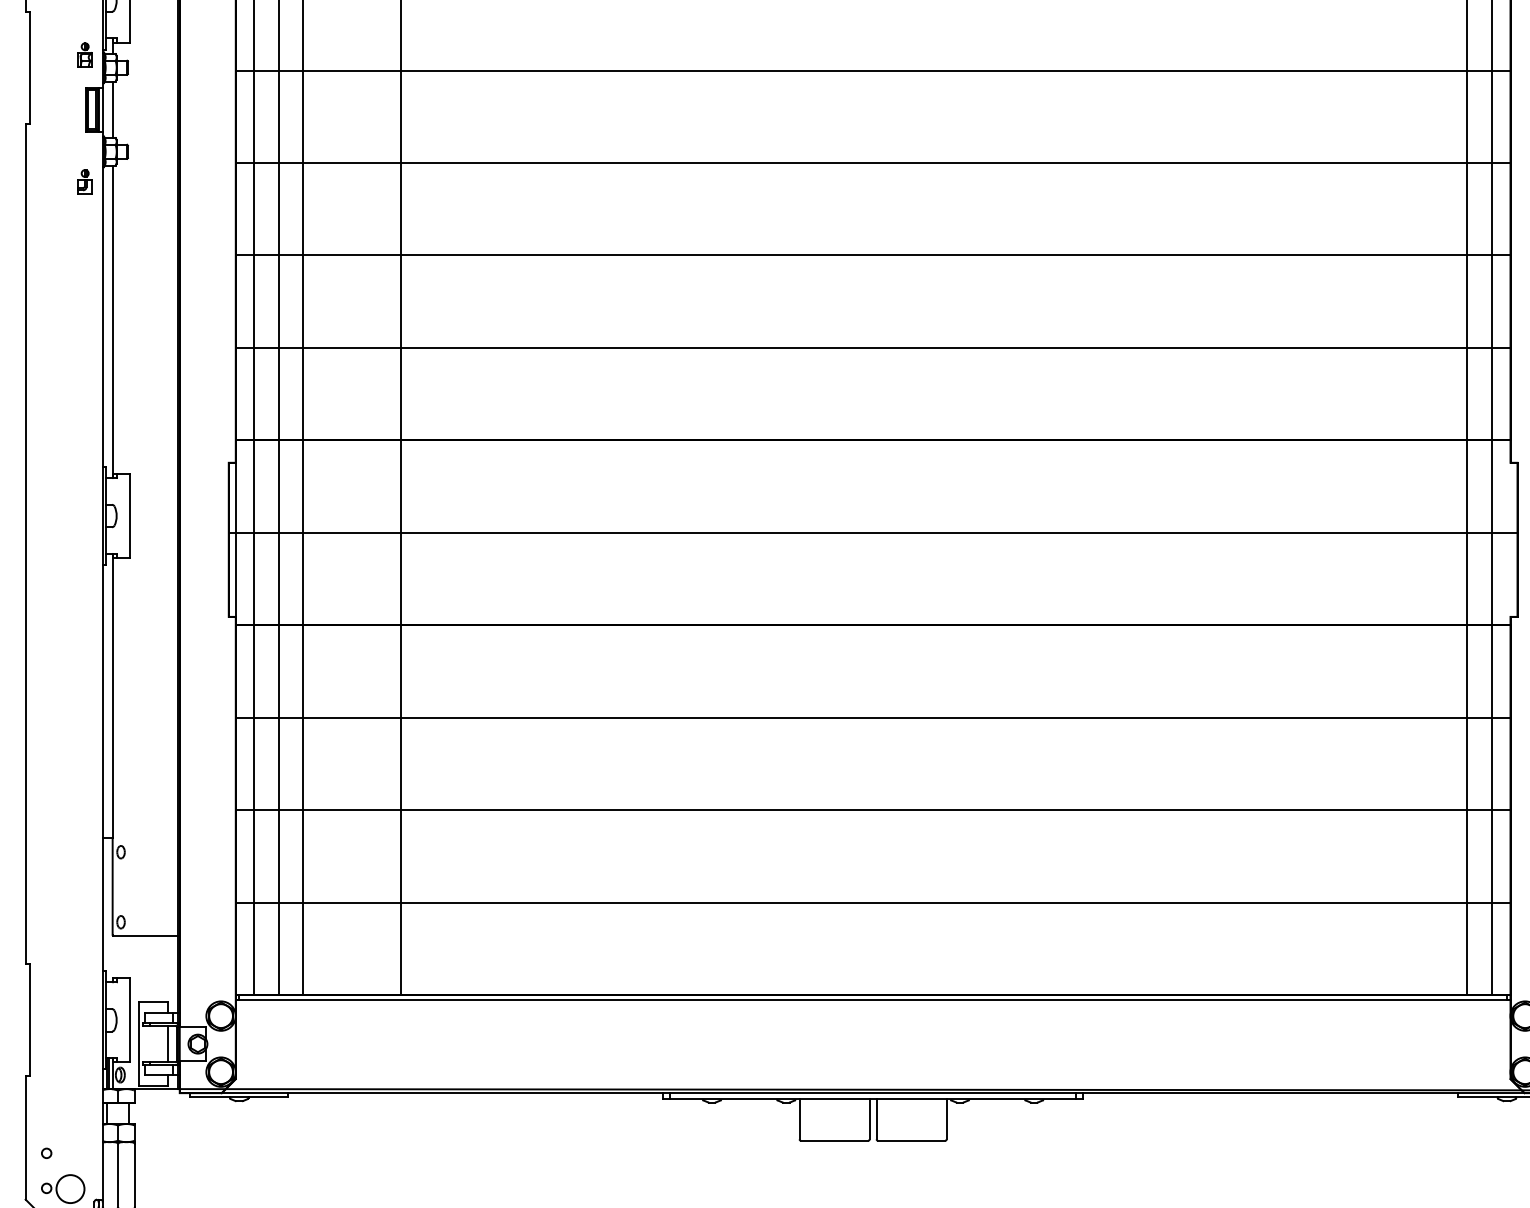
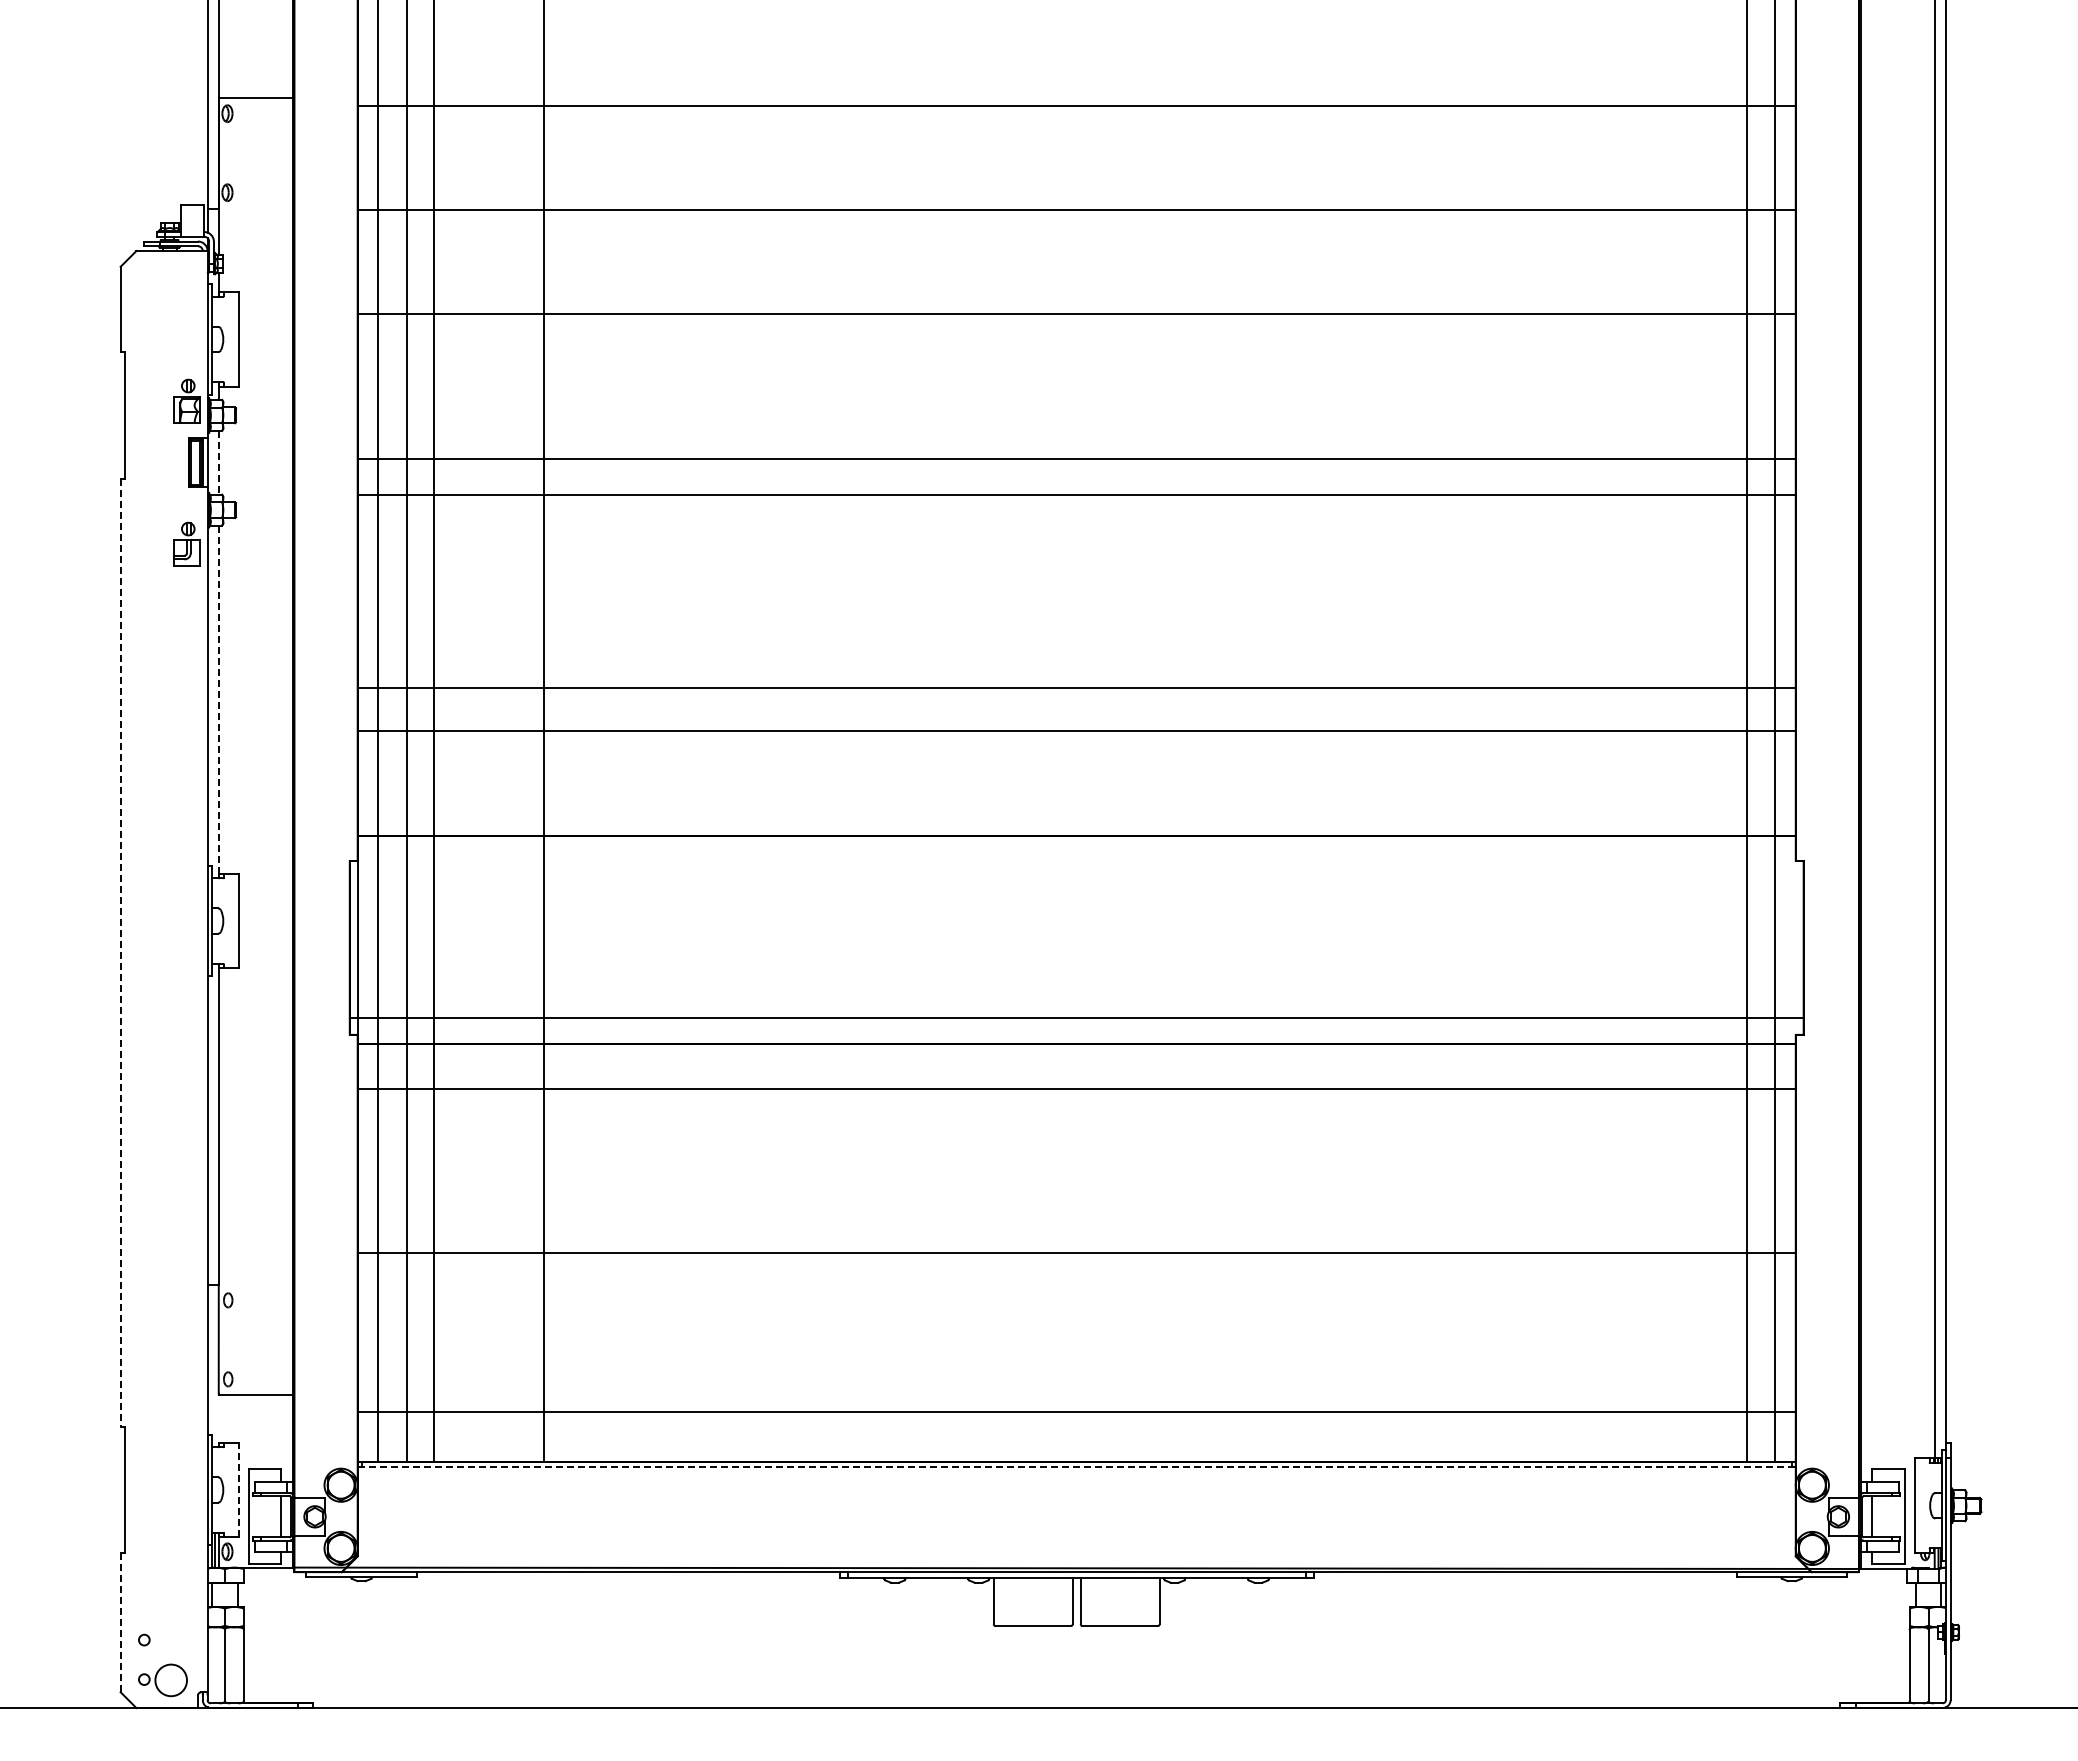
part: (84, 54) -> (186, 400), size x1.6
line: (872, 70) -> (1076, 494), moved
line: (112, 109) -> (218, 462), solid -> dashed
line: (872, 162) -> (1076, 458), moved
part: (84, 181) -> (186, 543), size x1.6
line: (872, 255) -> (1076, 688), moved
line: (112, 322) -> (218, 702), solid -> dashed
line: (872, 533) -> (1076, 1018), moved
line: (25, 544) -> (120, 953), solid -> dashed
line: (872, 717) -> (1076, 1088), moved
line: (872, 902) -> (1076, 1412), moved
line: (873, 999) -> (1077, 1466), solid -> dashed
line: (130, 1019) -> (238, 1489), solid -> dashed
line: (25, 1137) -> (120, 1622), solid -> dashed

